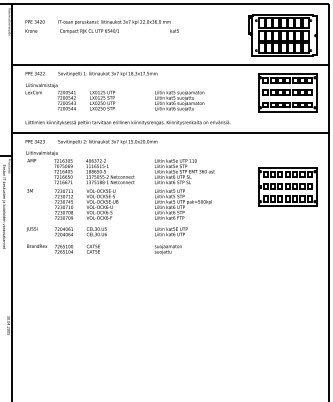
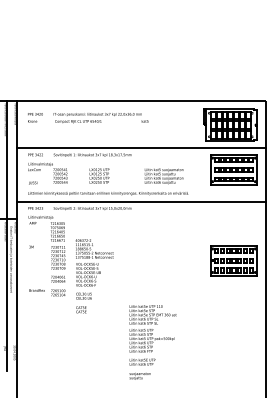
text: (102, 99) -> (99, 175), moved
text: (178, 101) -> (163, 176), moved
part: (287, 186) -> (233, 260), moved
text: (110, 206) -> (94, 276), moved
text: (183, 206) -> (152, 342), moved
text: (32, 228) -> (33, 182), moved

